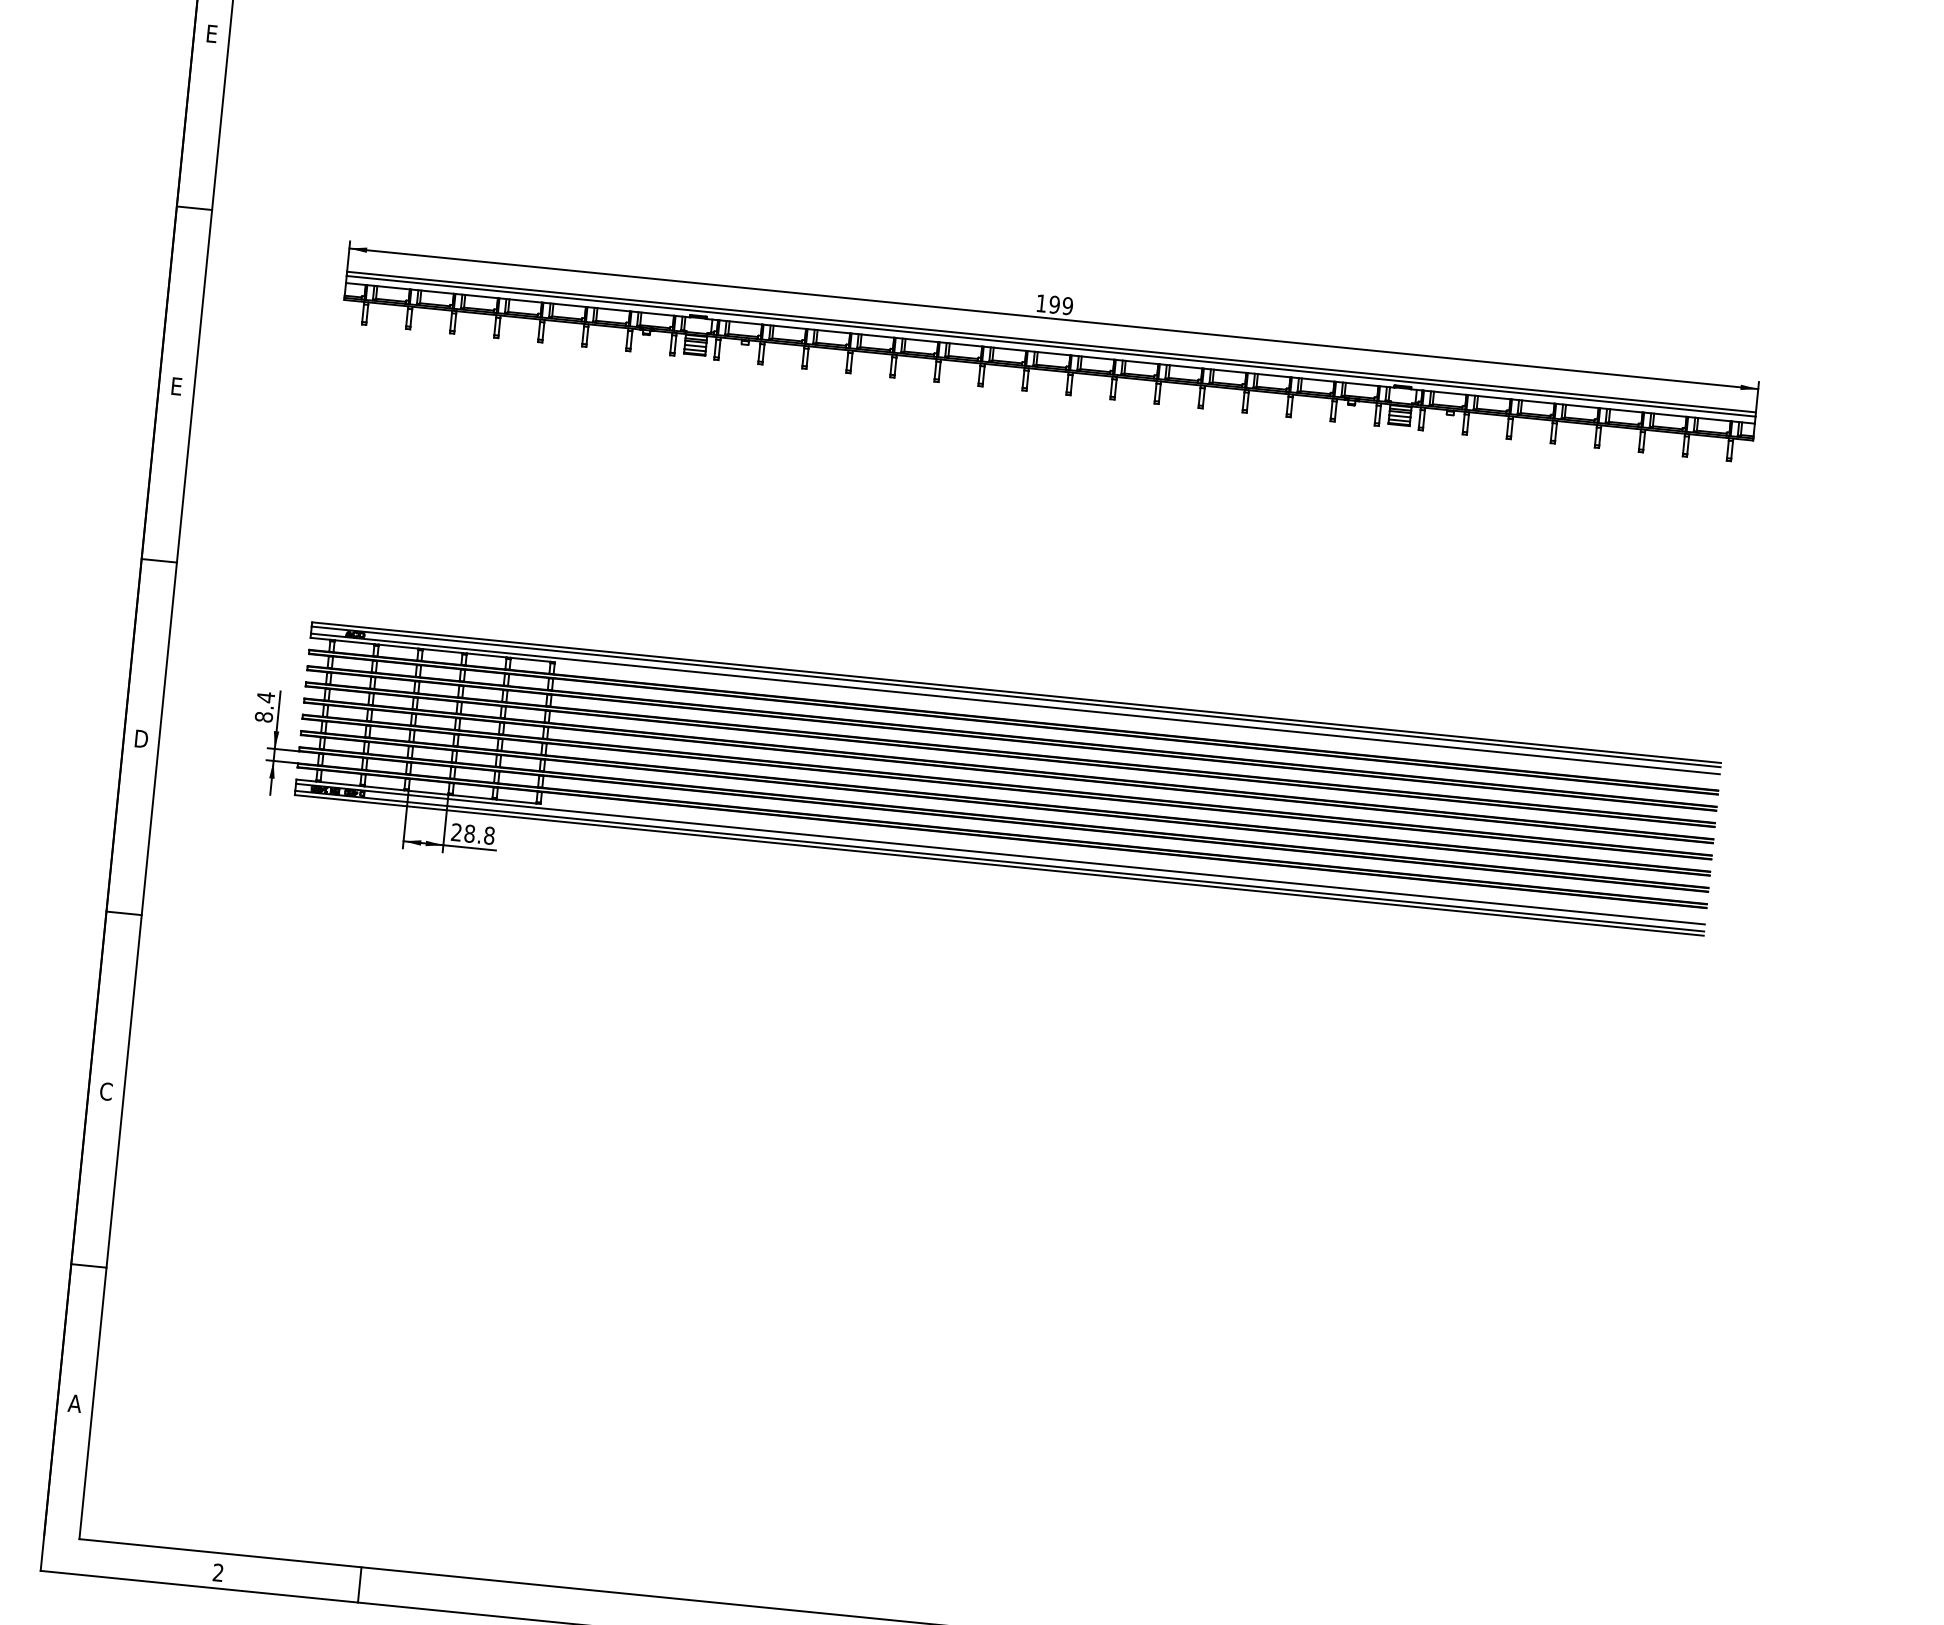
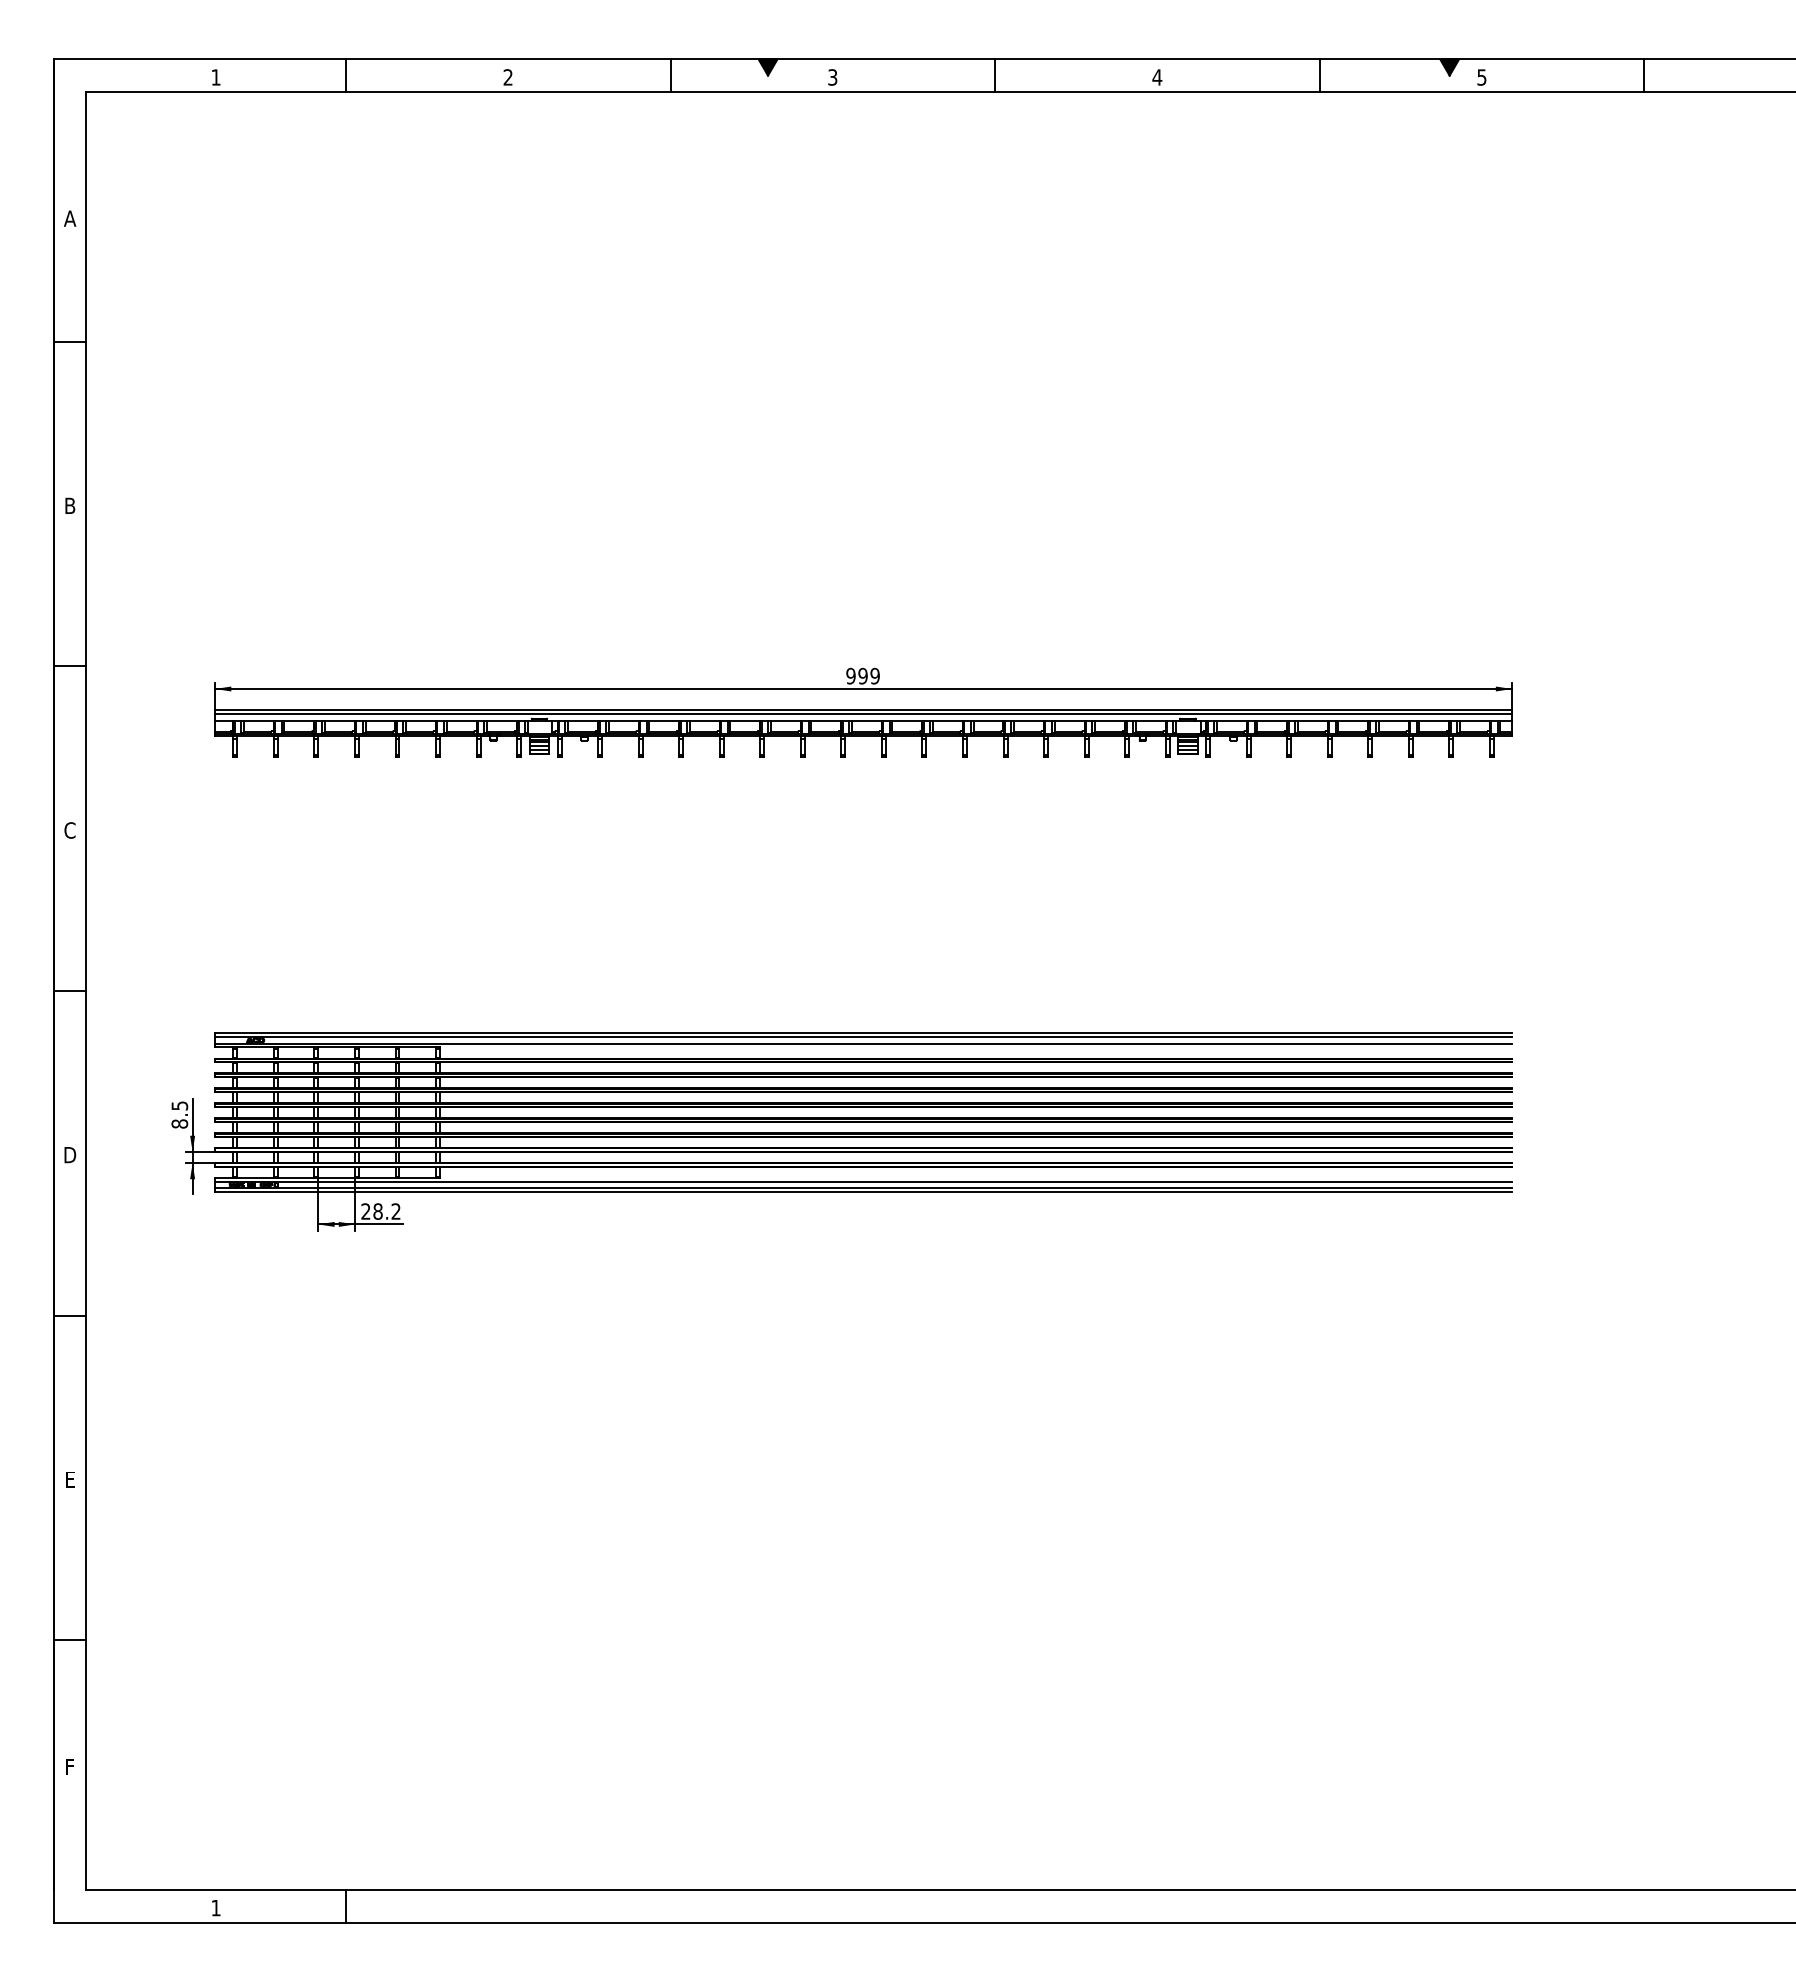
text: (212, 33) -> (70, 505), E -> B
text: (1041, 302) -> (850, 675), 199 -> 999
text: (175, 386) -> (69, 830), E -> C
text: (265, 697) -> (179, 1105), 8.4 -> 8.5
text: (488, 835) -> (395, 1211), 28.8 -> 28.2
text: (105, 1091) -> (69, 1479), C -> E
text: (74, 1403) -> (69, 1766), A -> F
text: (217, 1572) -> (215, 1907), 2 -> 1

